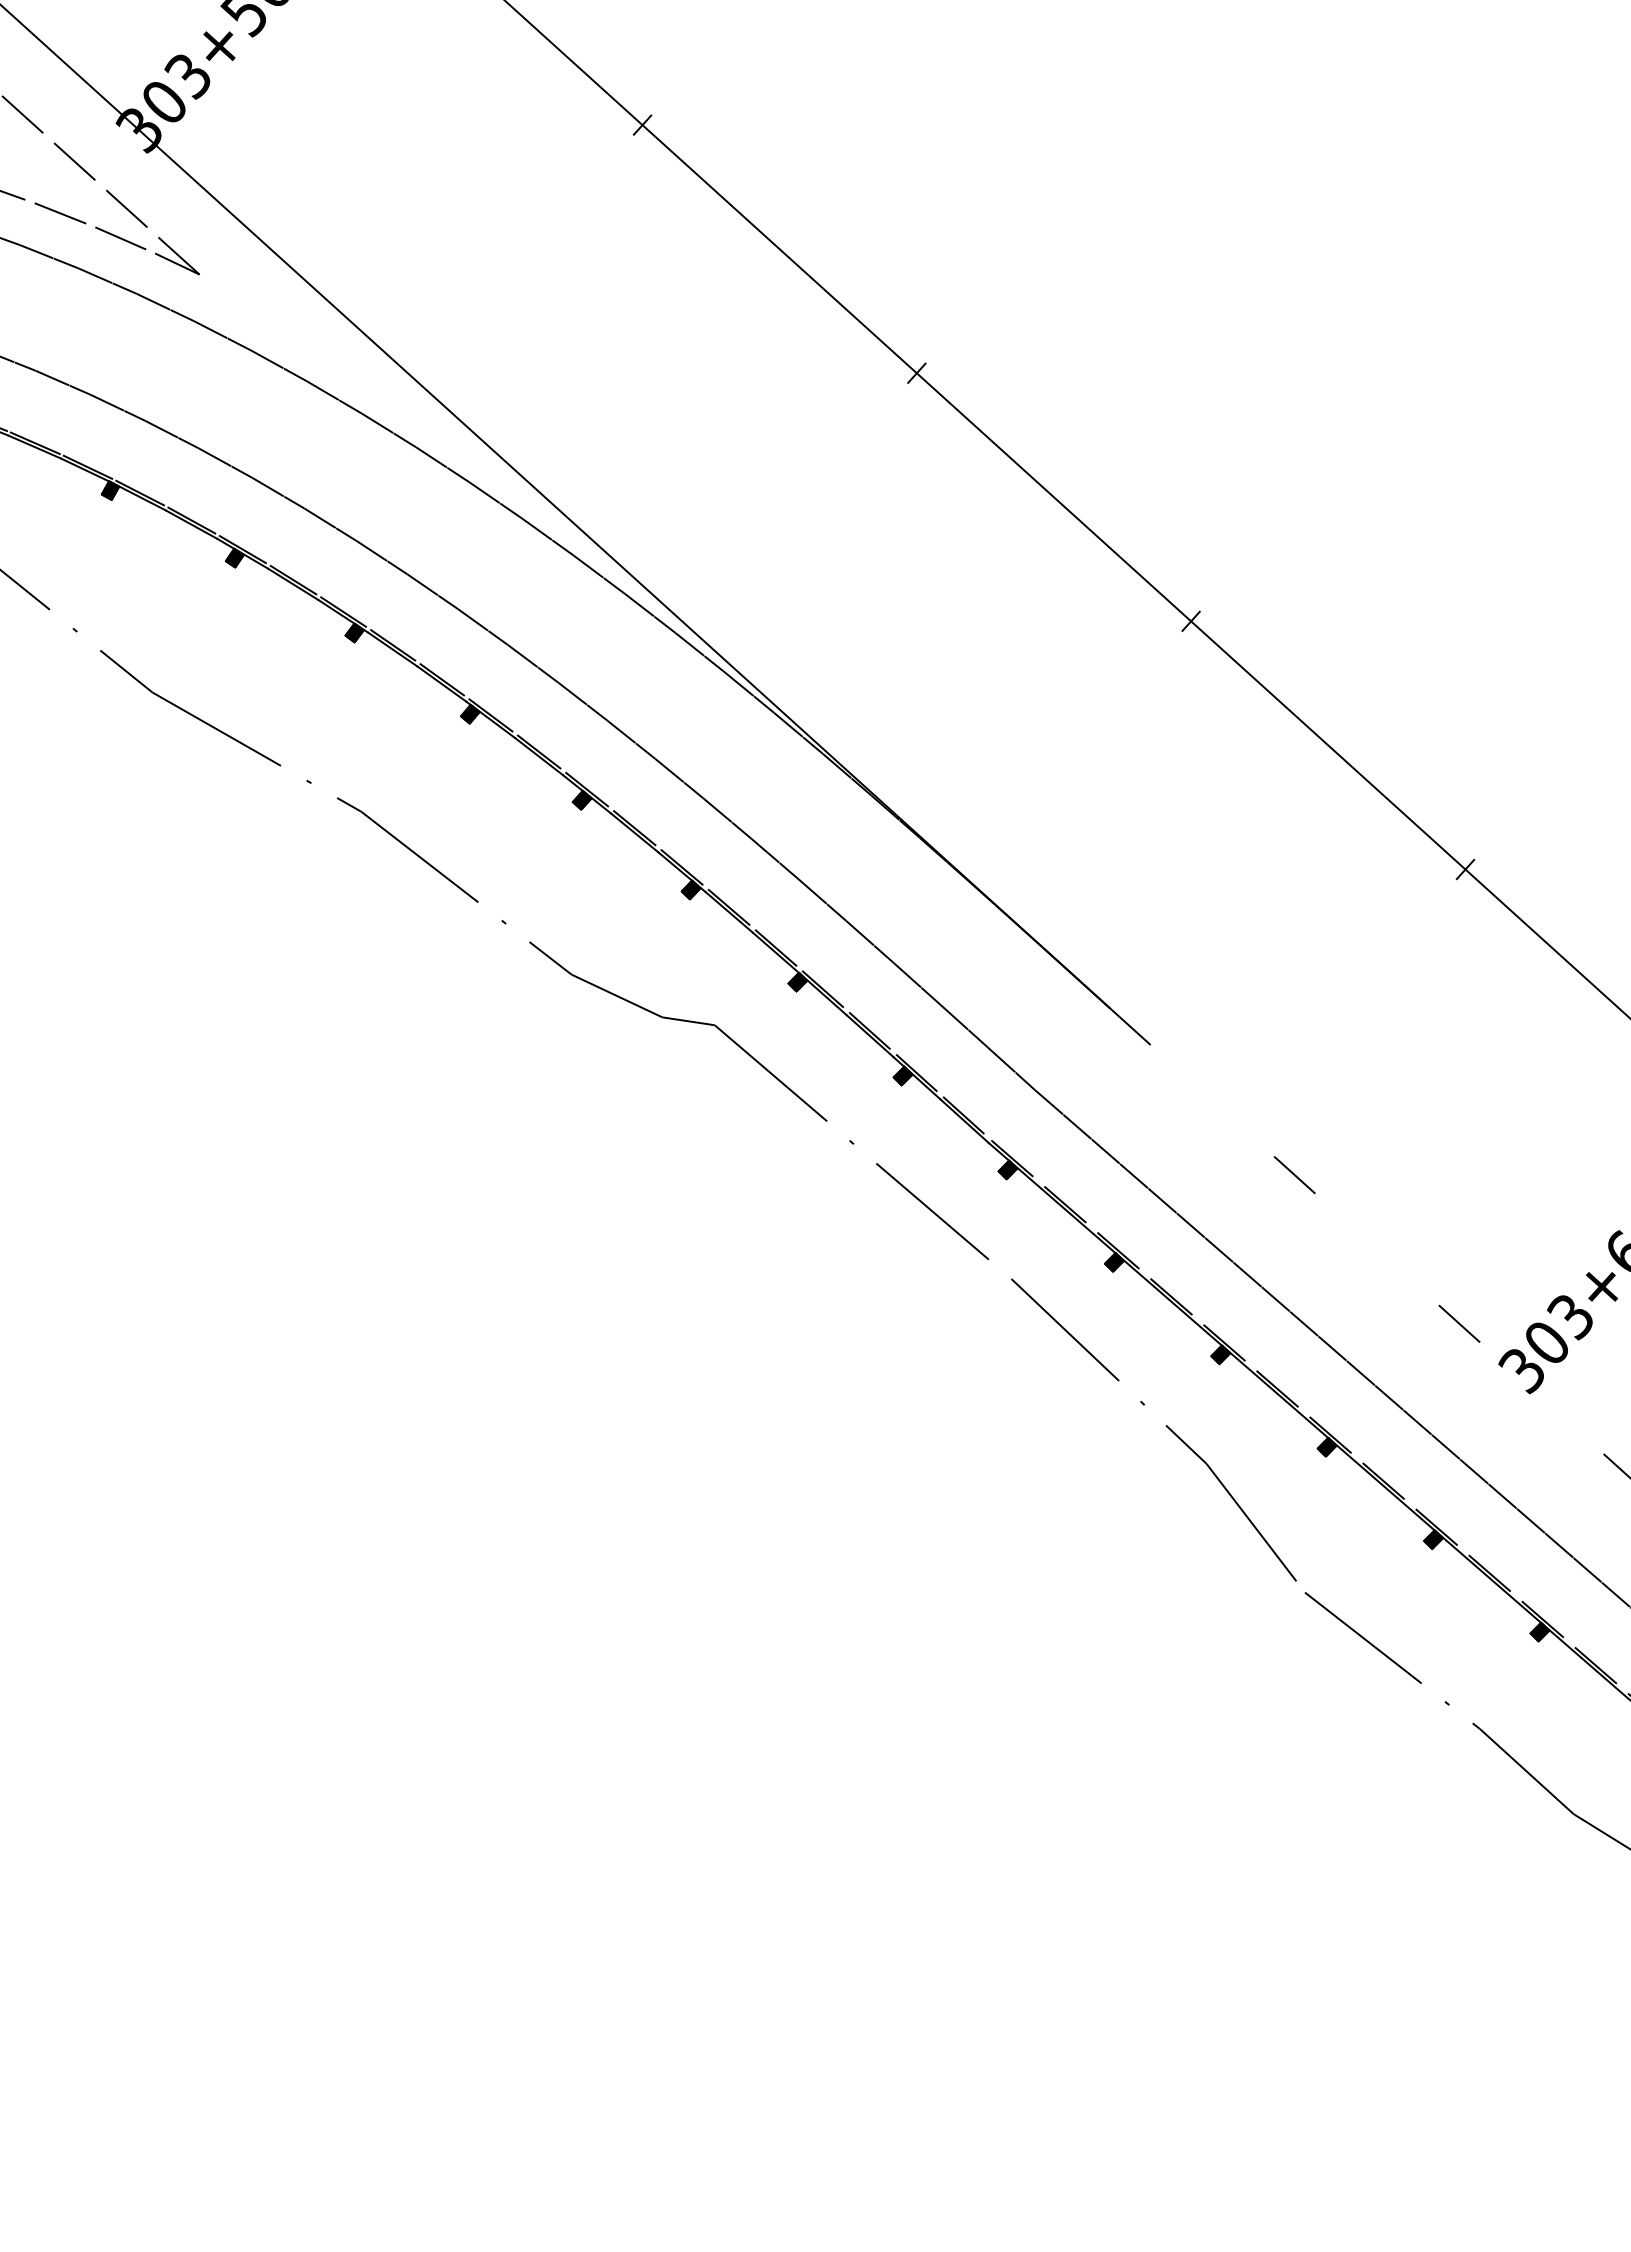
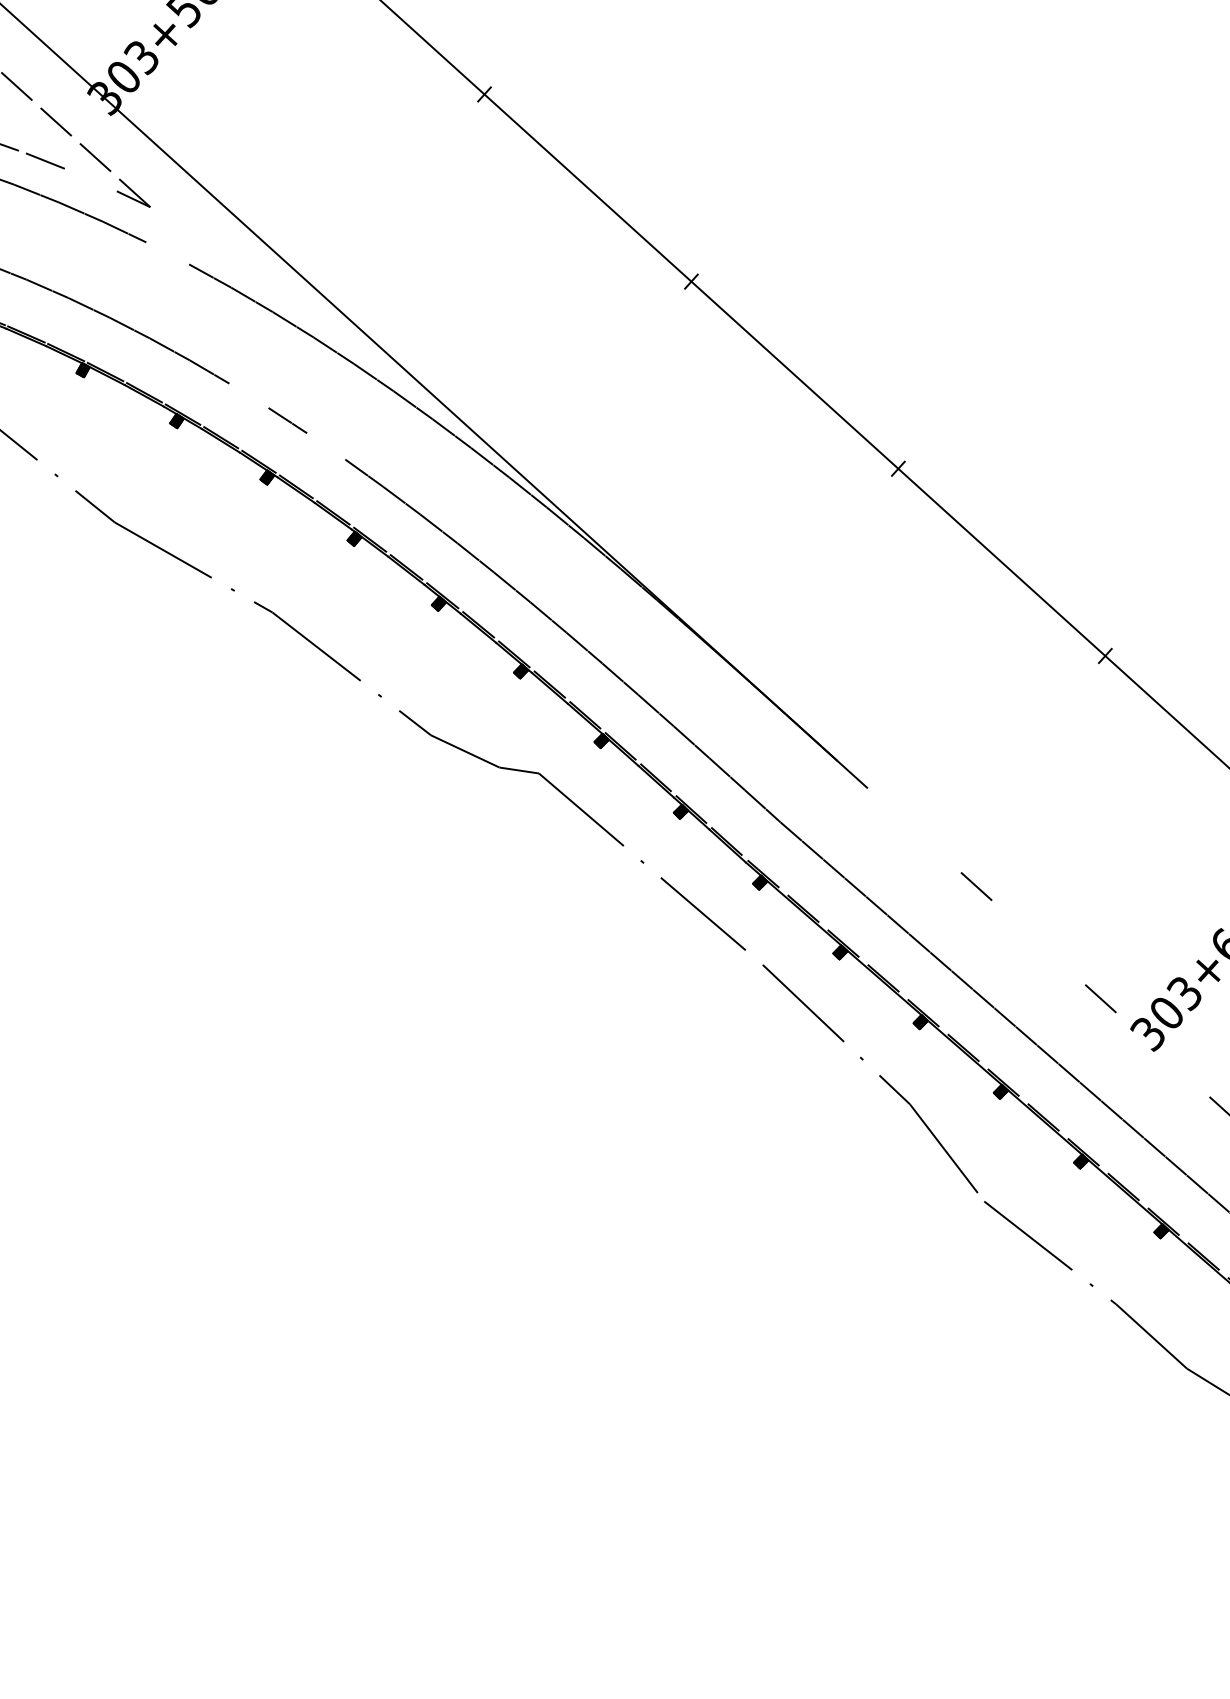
line: (120, 238) -> (90, 179), removed
line: (222, 335) -> (167, 253), removed
line: (330, 524) -> (249, 395), removed
line: (432, 591) -> (326, 446), removed

